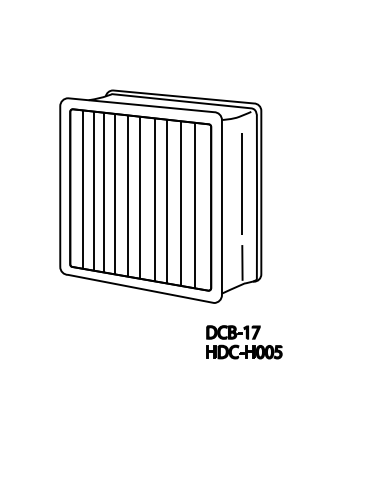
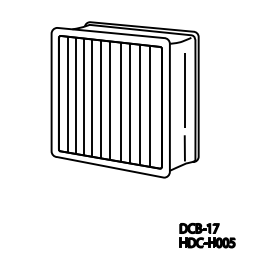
part: (244, 342) -> (207, 235), moved

